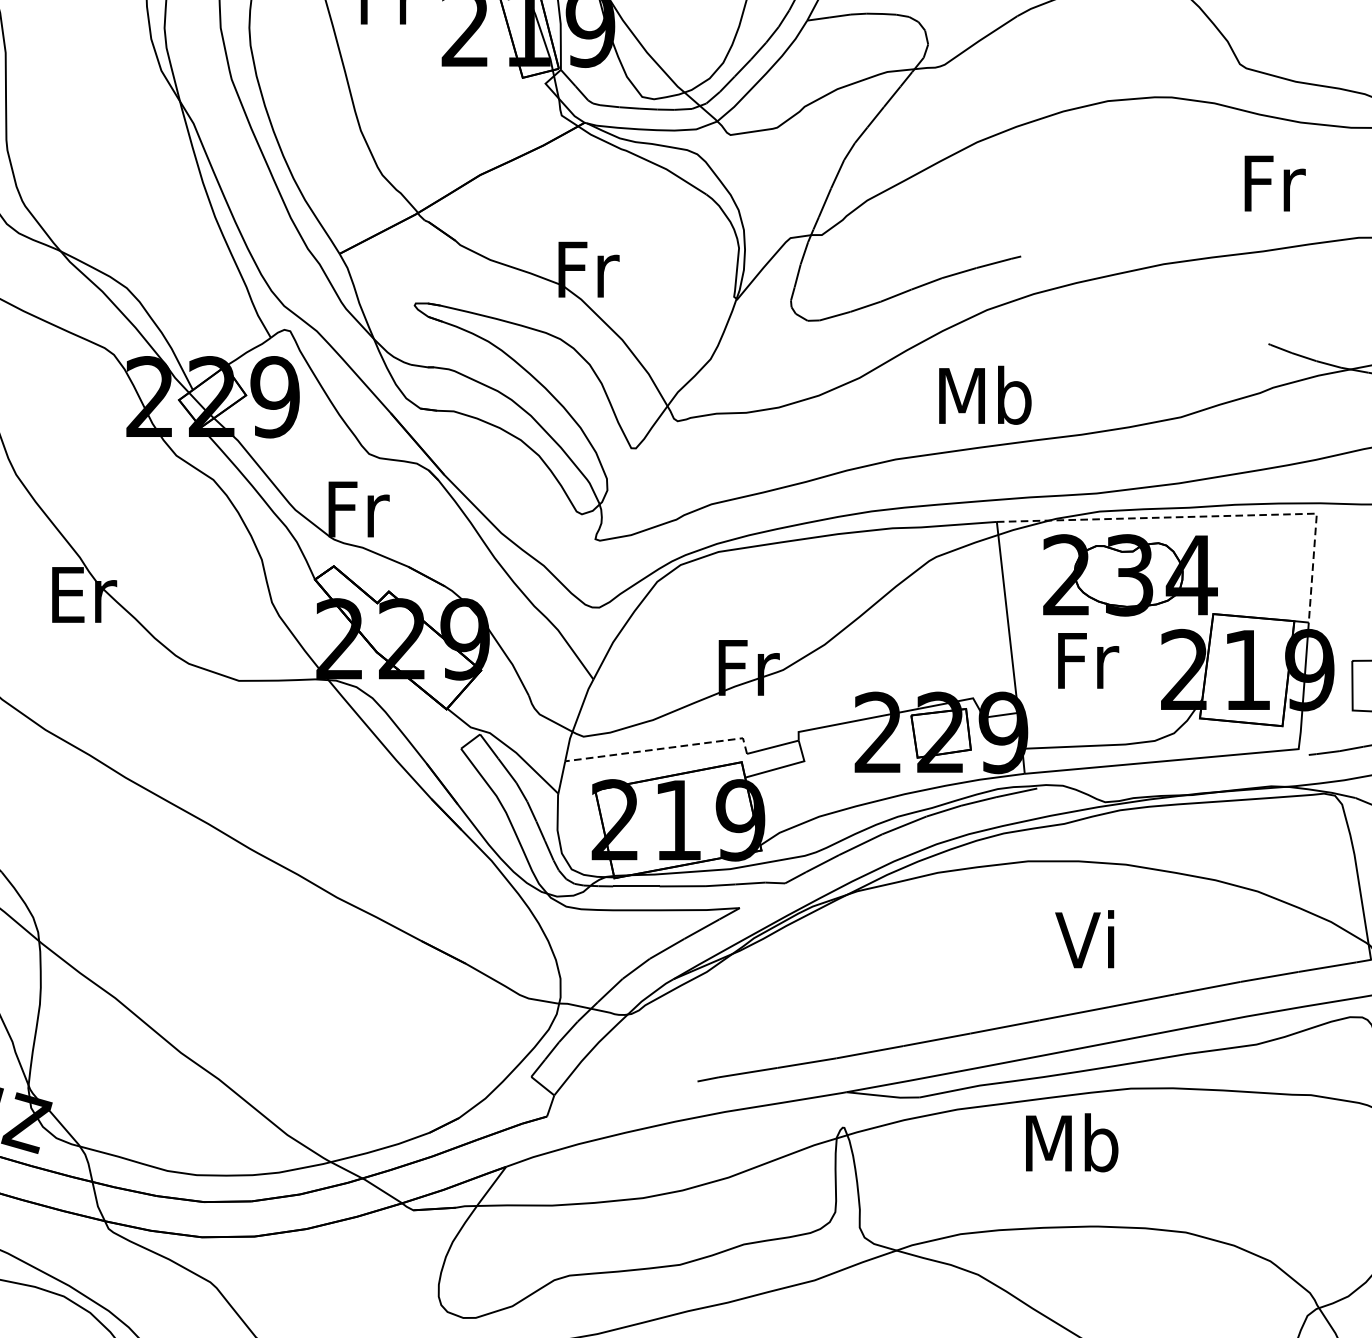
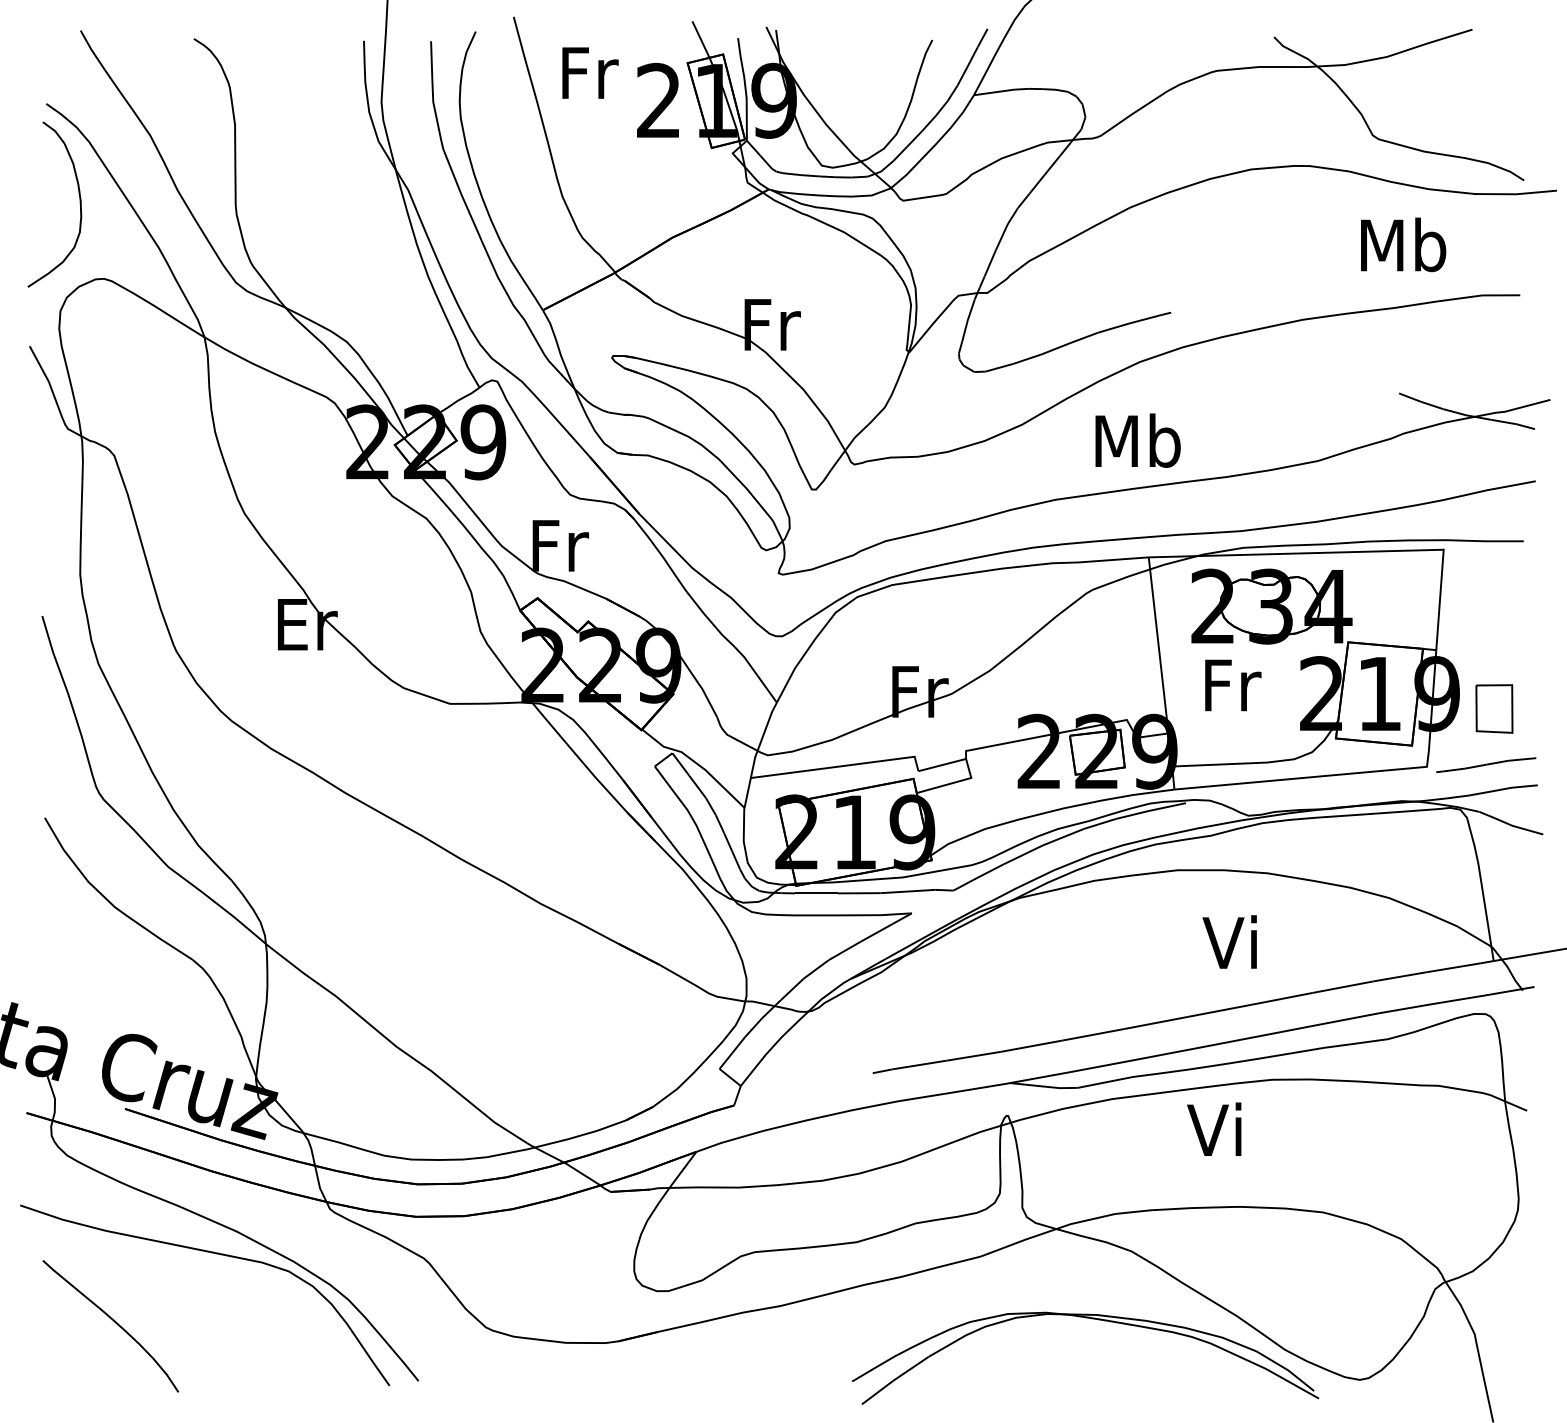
text: (1273, 182) -> (1403, 244), Fr -> Mb
line: (1212, 516) -> (1347, 552), dashed -> solid
line: (662, 748) -> (840, 766), dashed -> solid
text: (1071, 1142) -> (1217, 1129), Mb -> Vi

